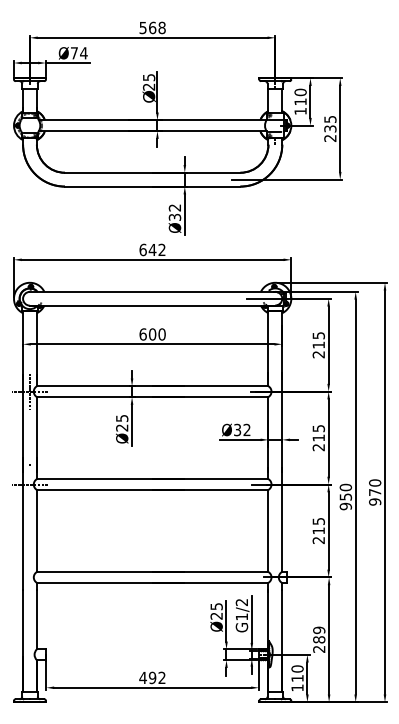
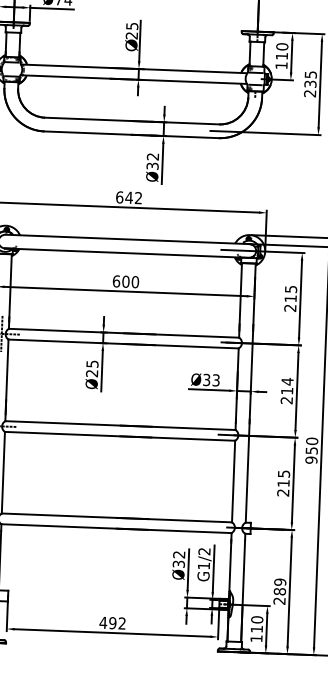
text: (318, 428) -> (287, 381), 215 -> 214
text: (246, 430) -> (215, 380), Ø32 -> Ø33
text: (216, 611) -> (178, 559), Ø25 -> Ø32

